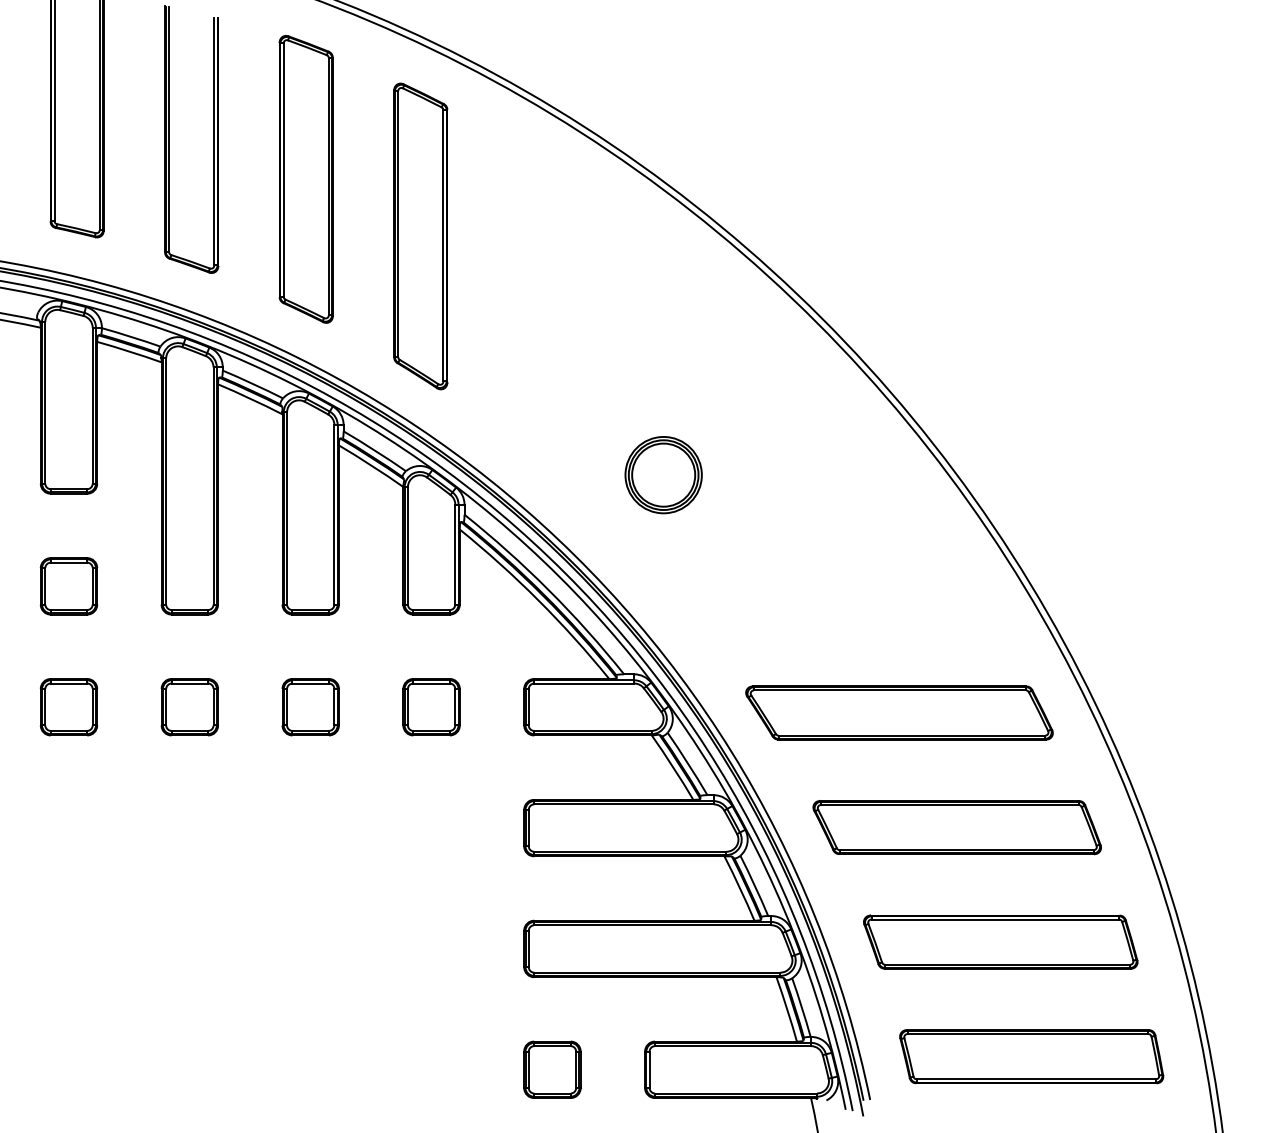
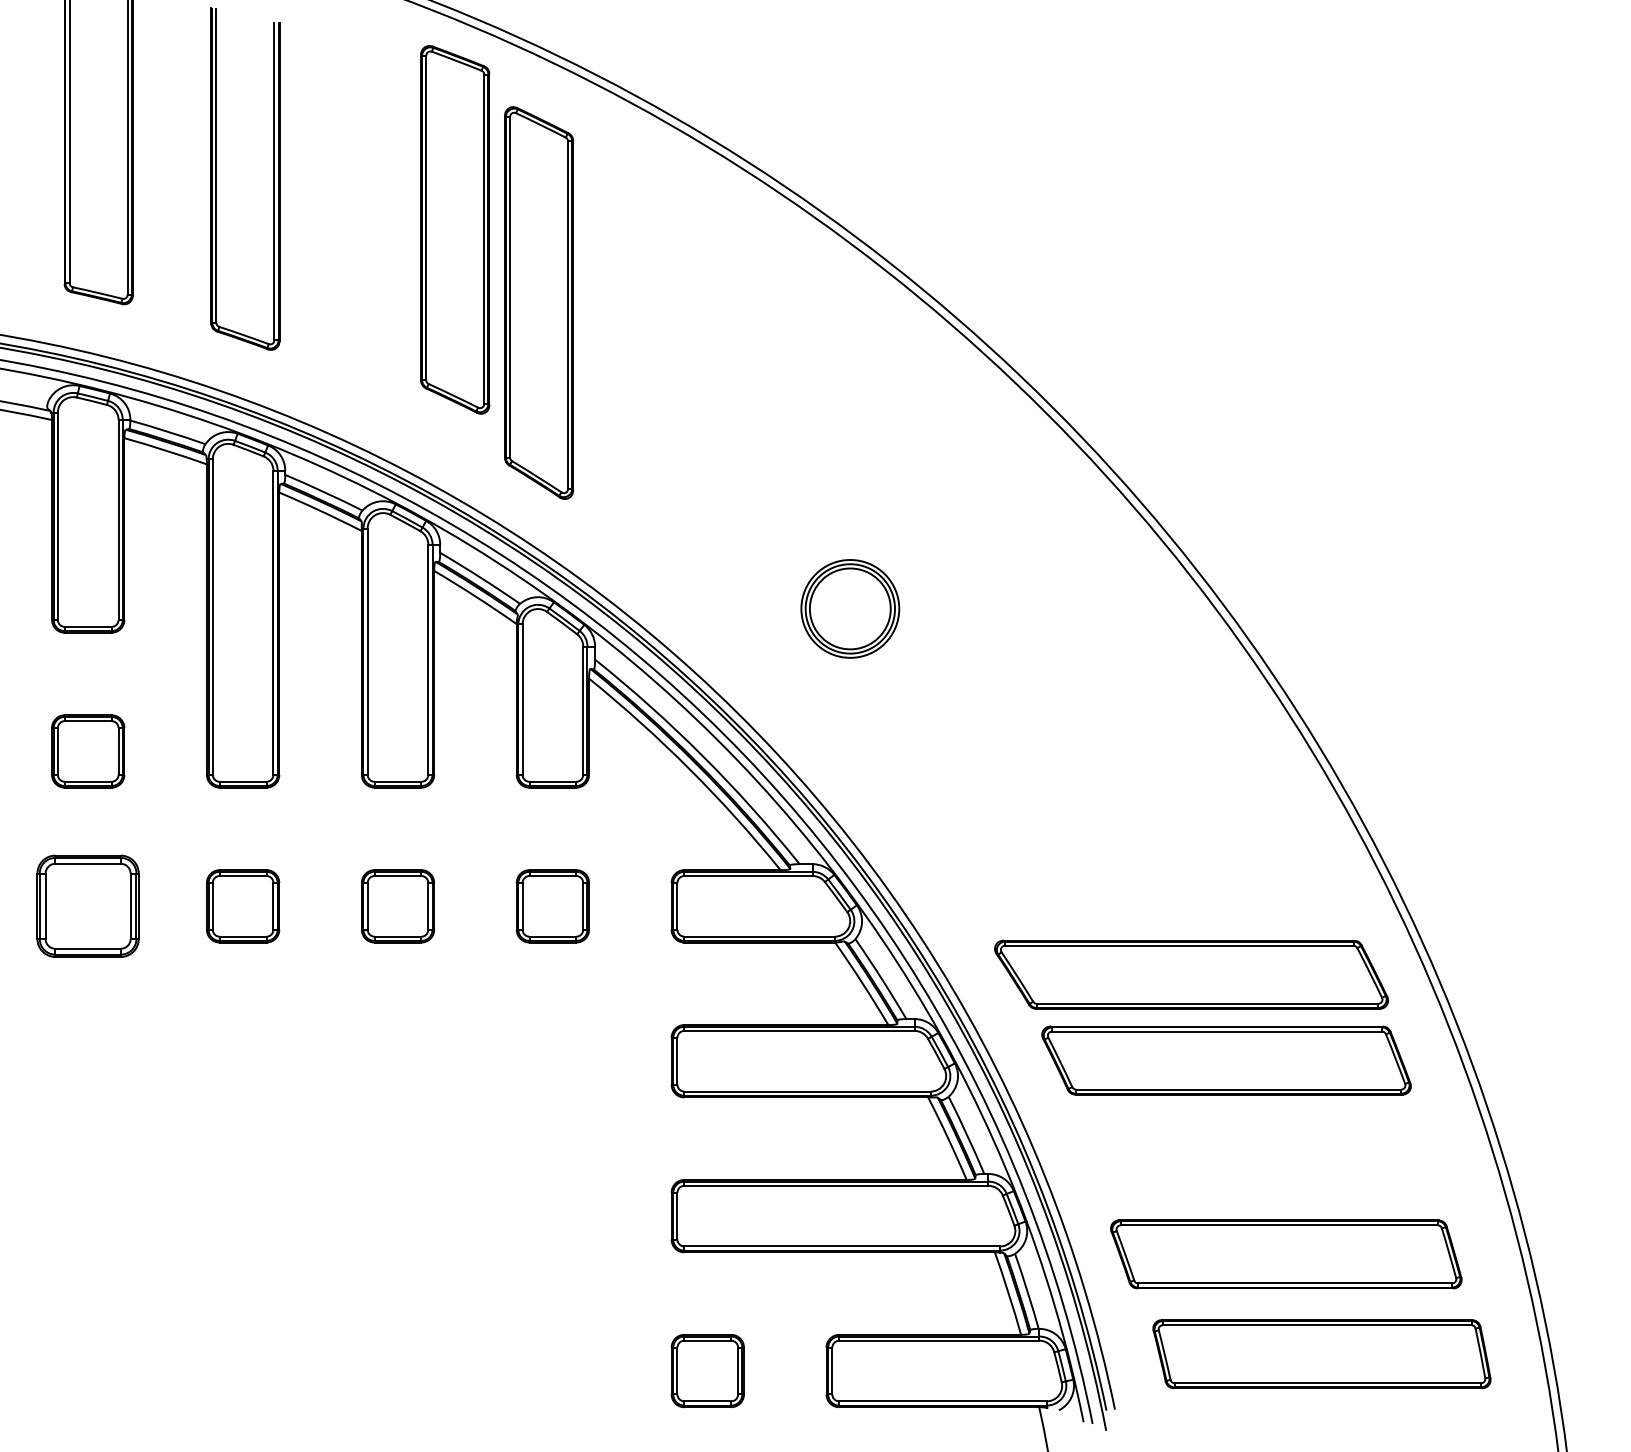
part: (306, 179) -> (455, 229), moved
part: (69, 707) -> (88, 906), size x1.4
part: (899, 712) -> (1191, 974), moved
part: (1000, 942) -> (1286, 1254), moved

